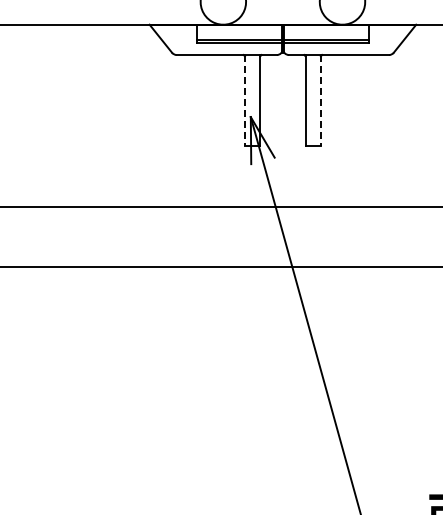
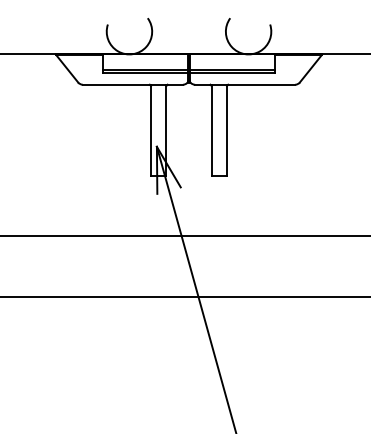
line: (244, 100) -> (150, 130), dashed -> solid
line: (320, 100) -> (226, 130), dashed -> solid

